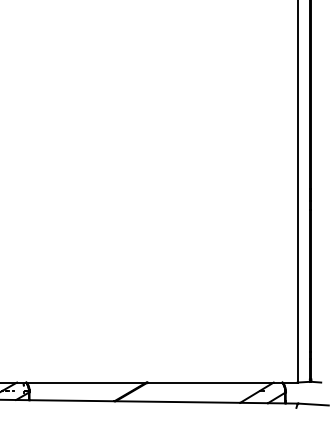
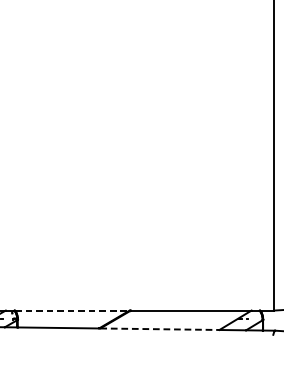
line: (86, 382) -> (72, 310), solid -> dashed
line: (178, 402) -> (160, 329), solid -> dashed

